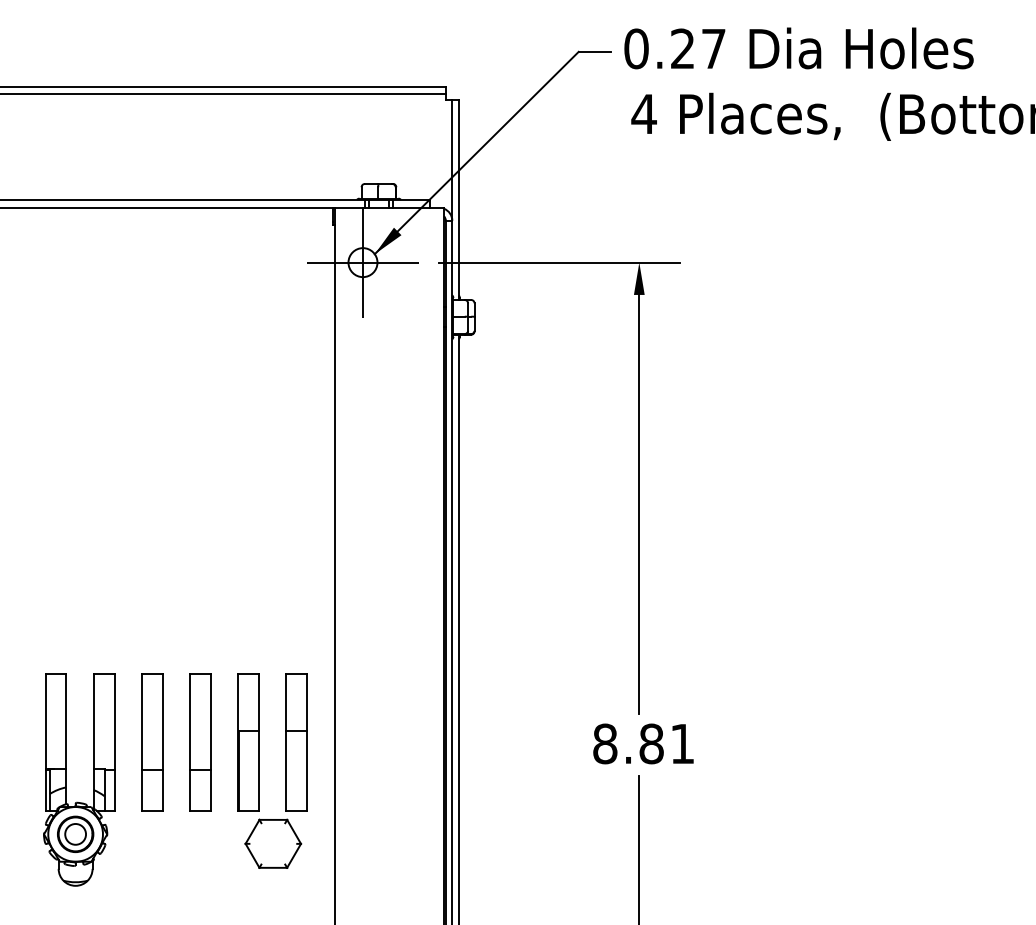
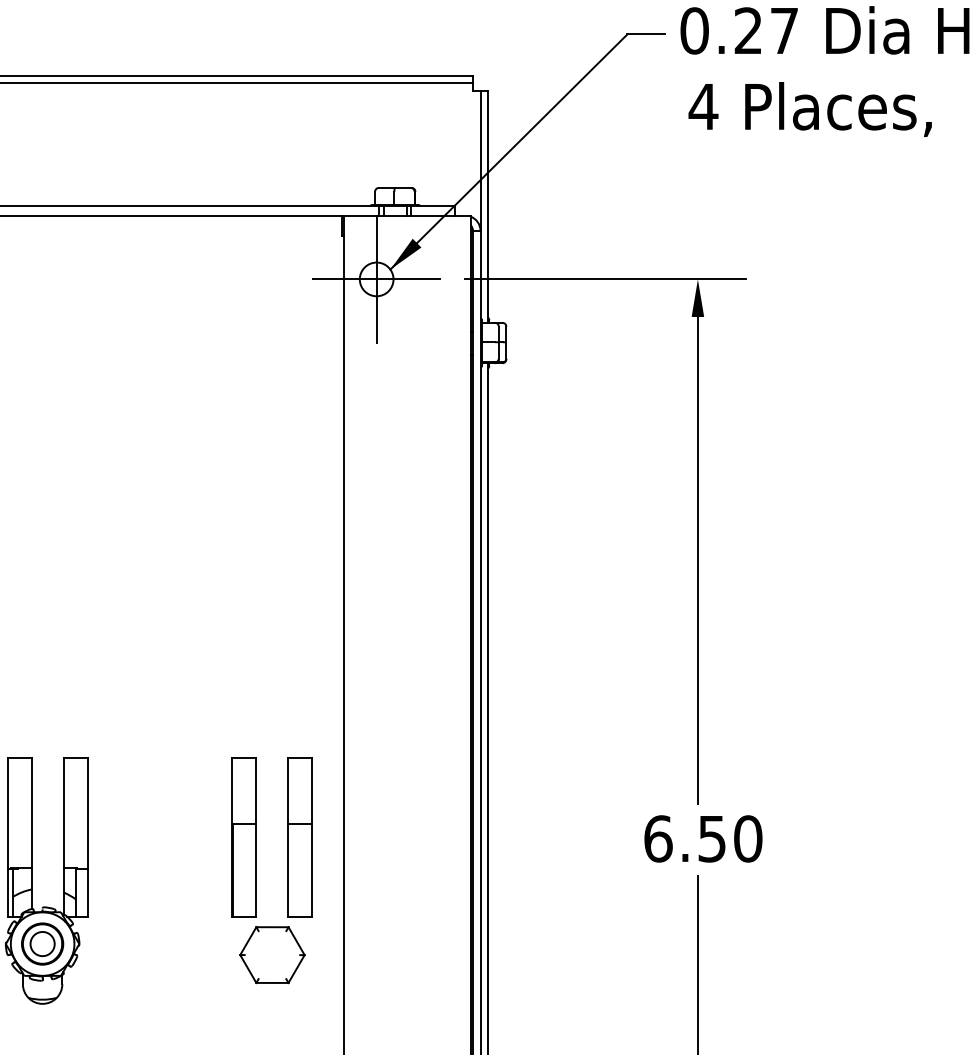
part: (152, 742) -> (131, 837), removed
part: (200, 742) -> (187, 837), removed
text: (643, 743) -> (702, 838), 8.81 -> 6.50

